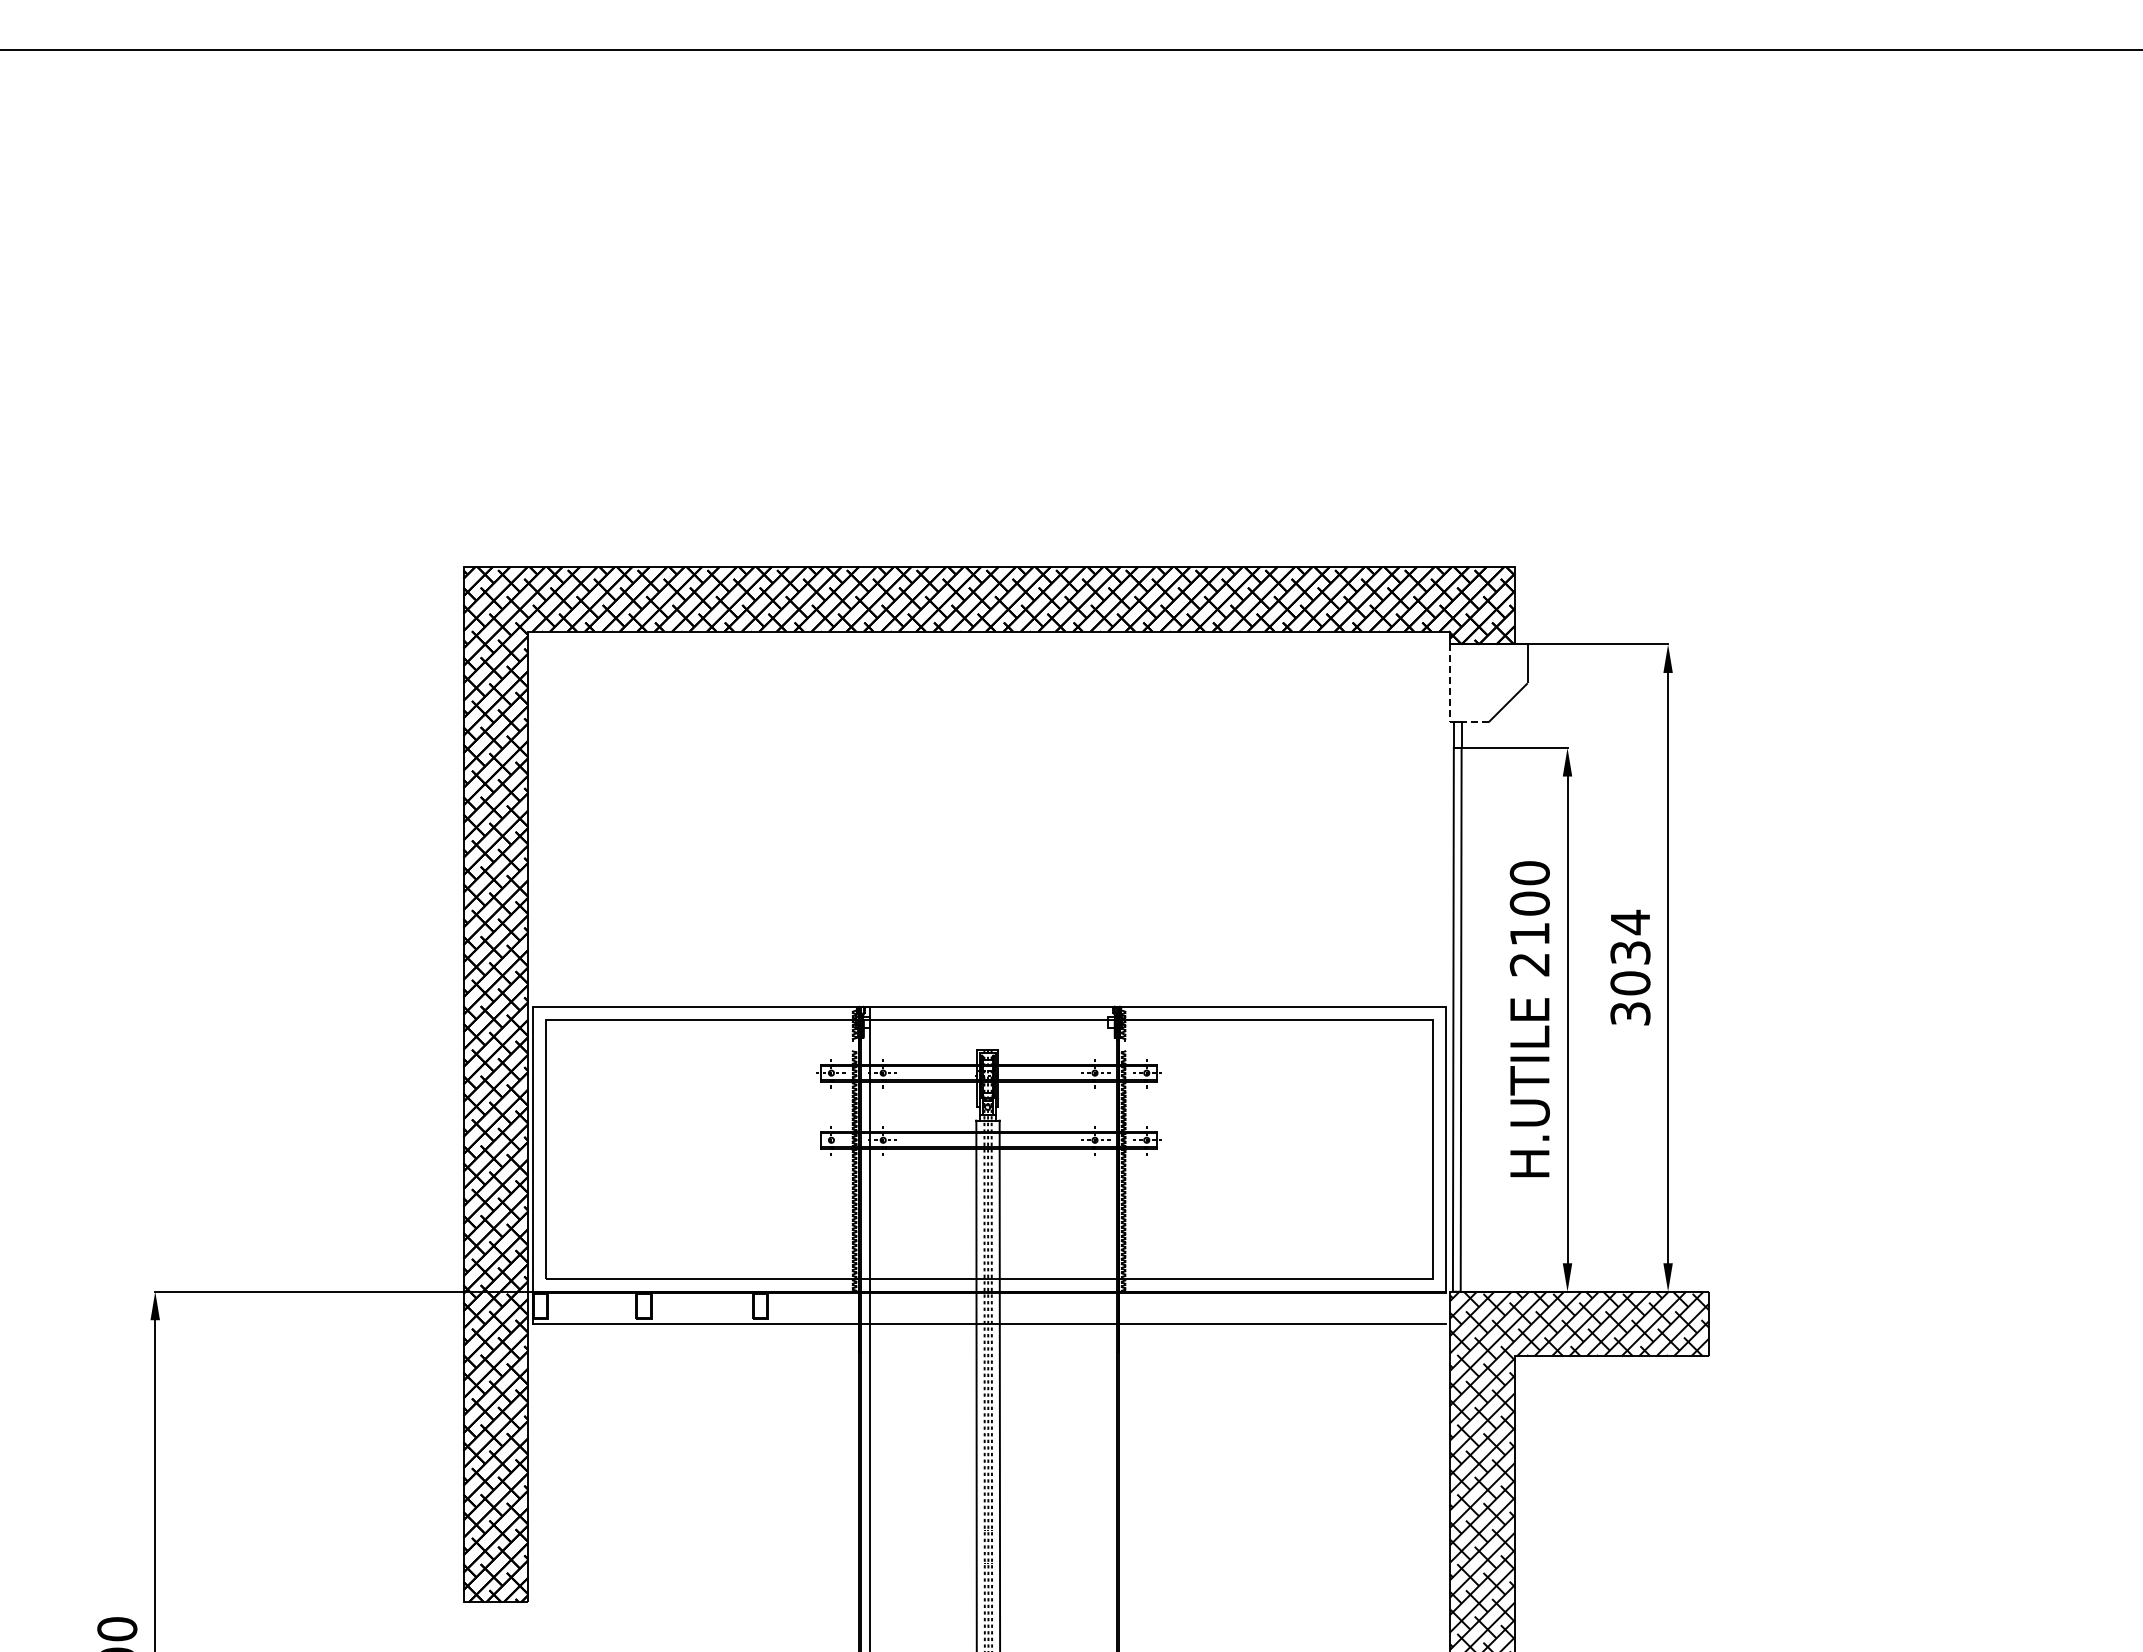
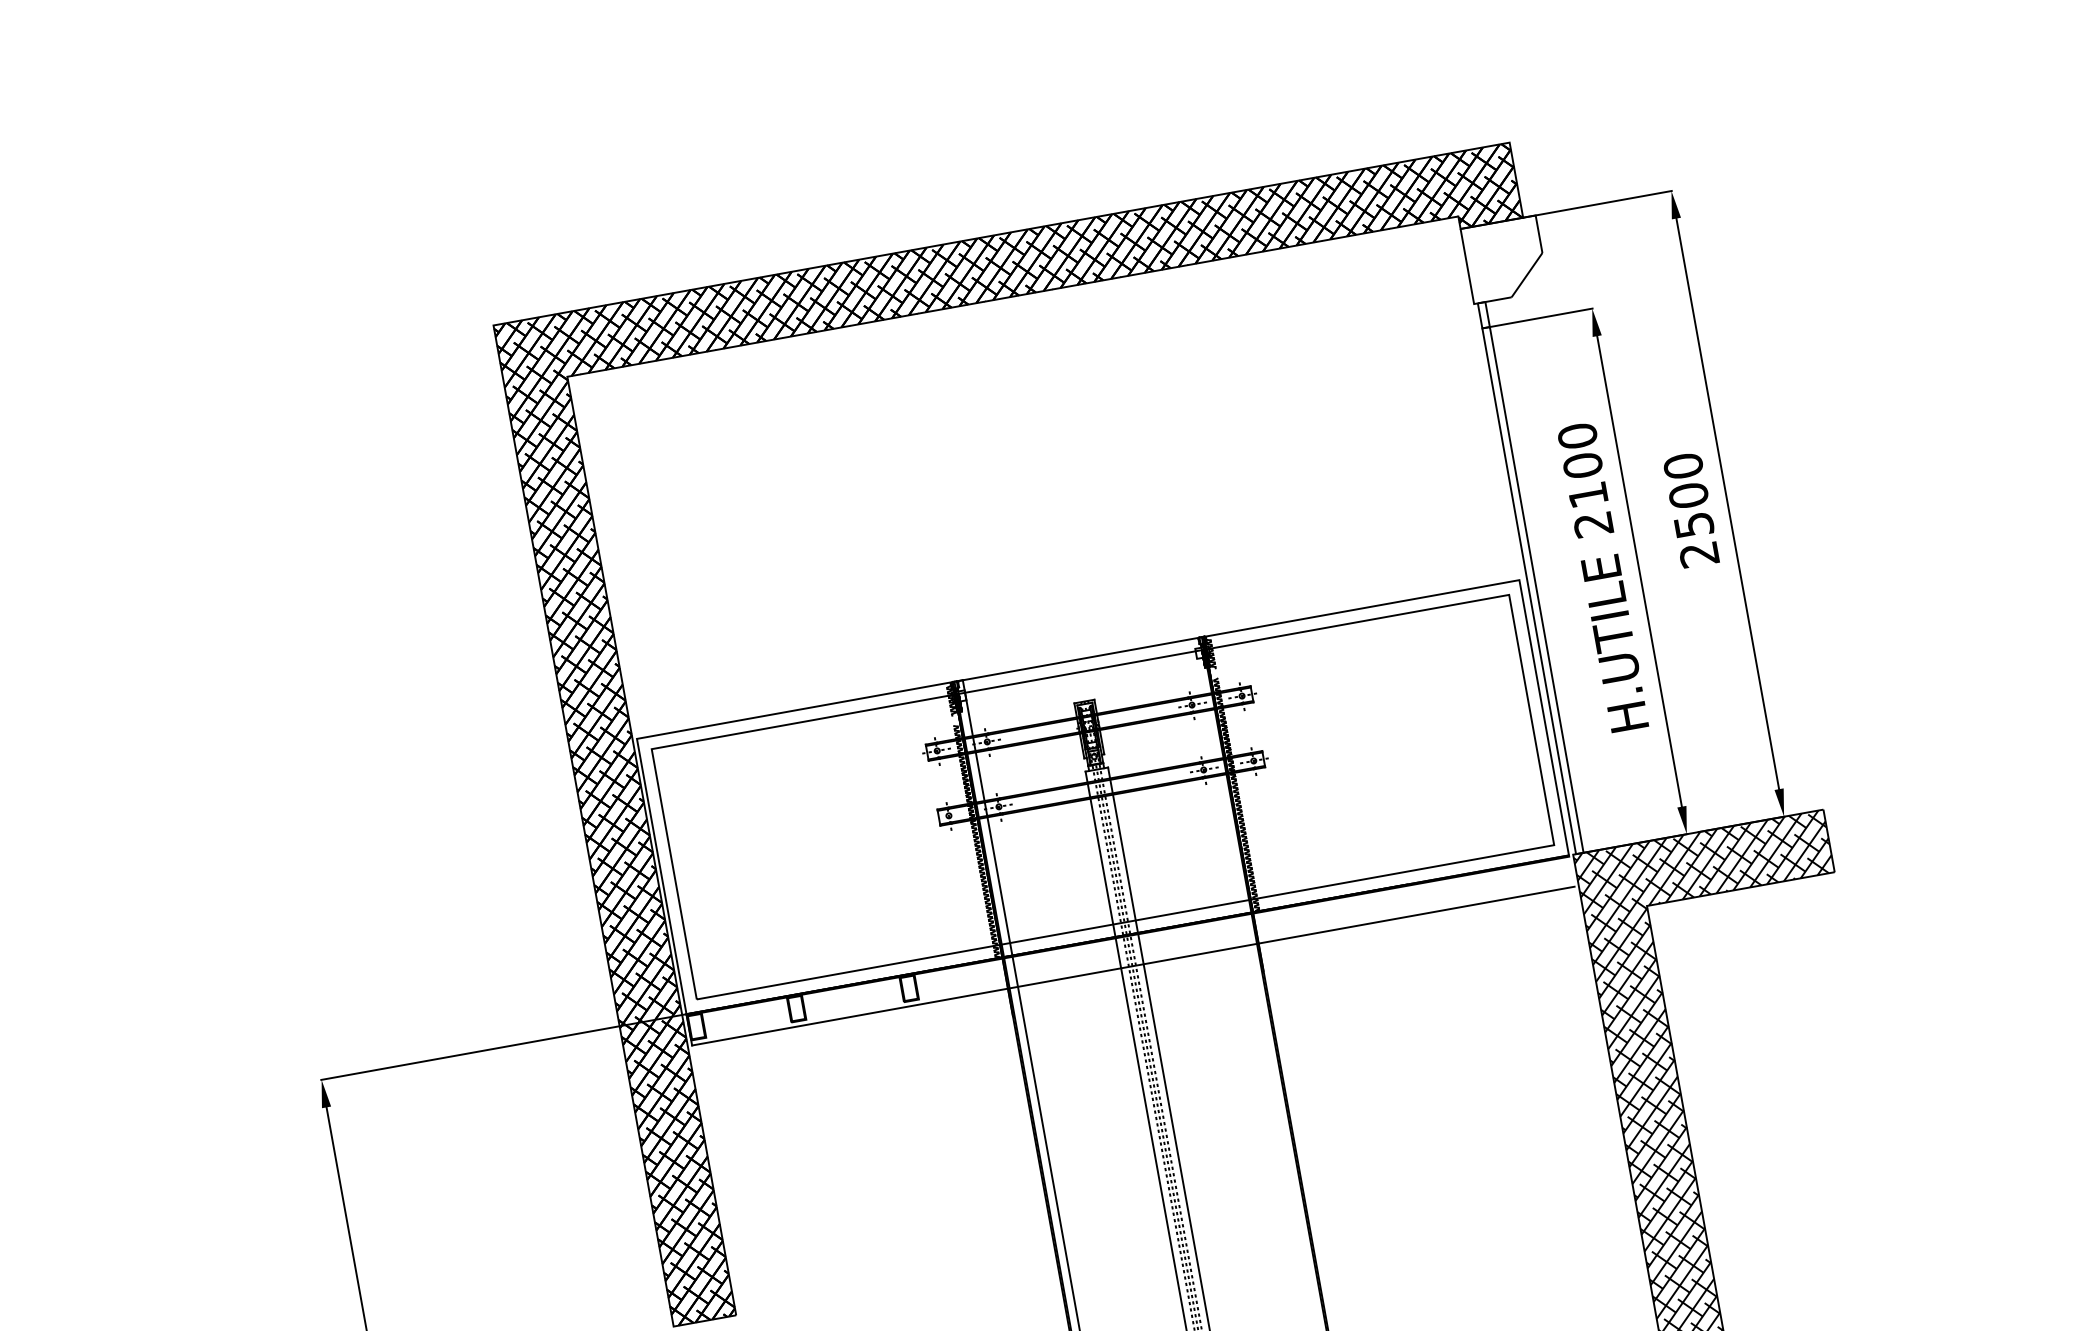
line: (1449, 703) -> (1470, 286), dashed -> solid
text: (1630, 967) -> (1691, 509), 3034 -> 2500

